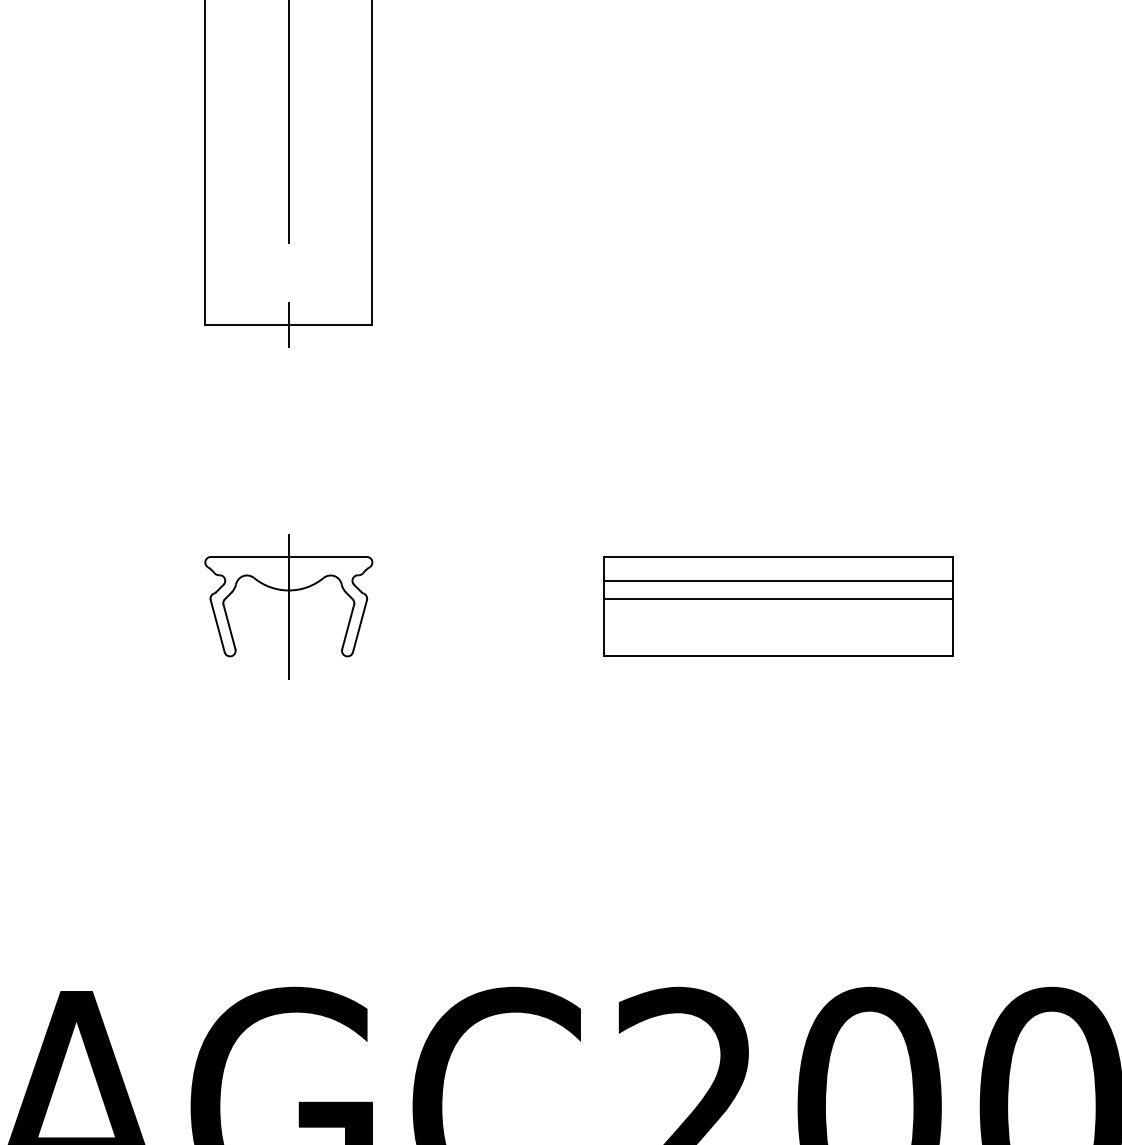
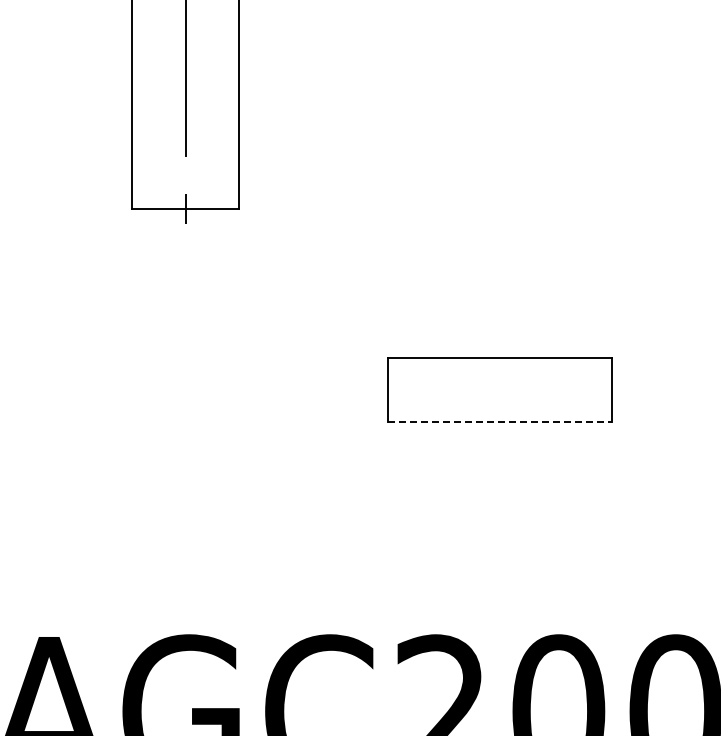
line: (778, 581) -> (500, 373), removed
line: (778, 598) -> (500, 384), removed
part: (288, 605) -> (185, 389), removed
line: (778, 655) -> (500, 421), solid -> dashed

